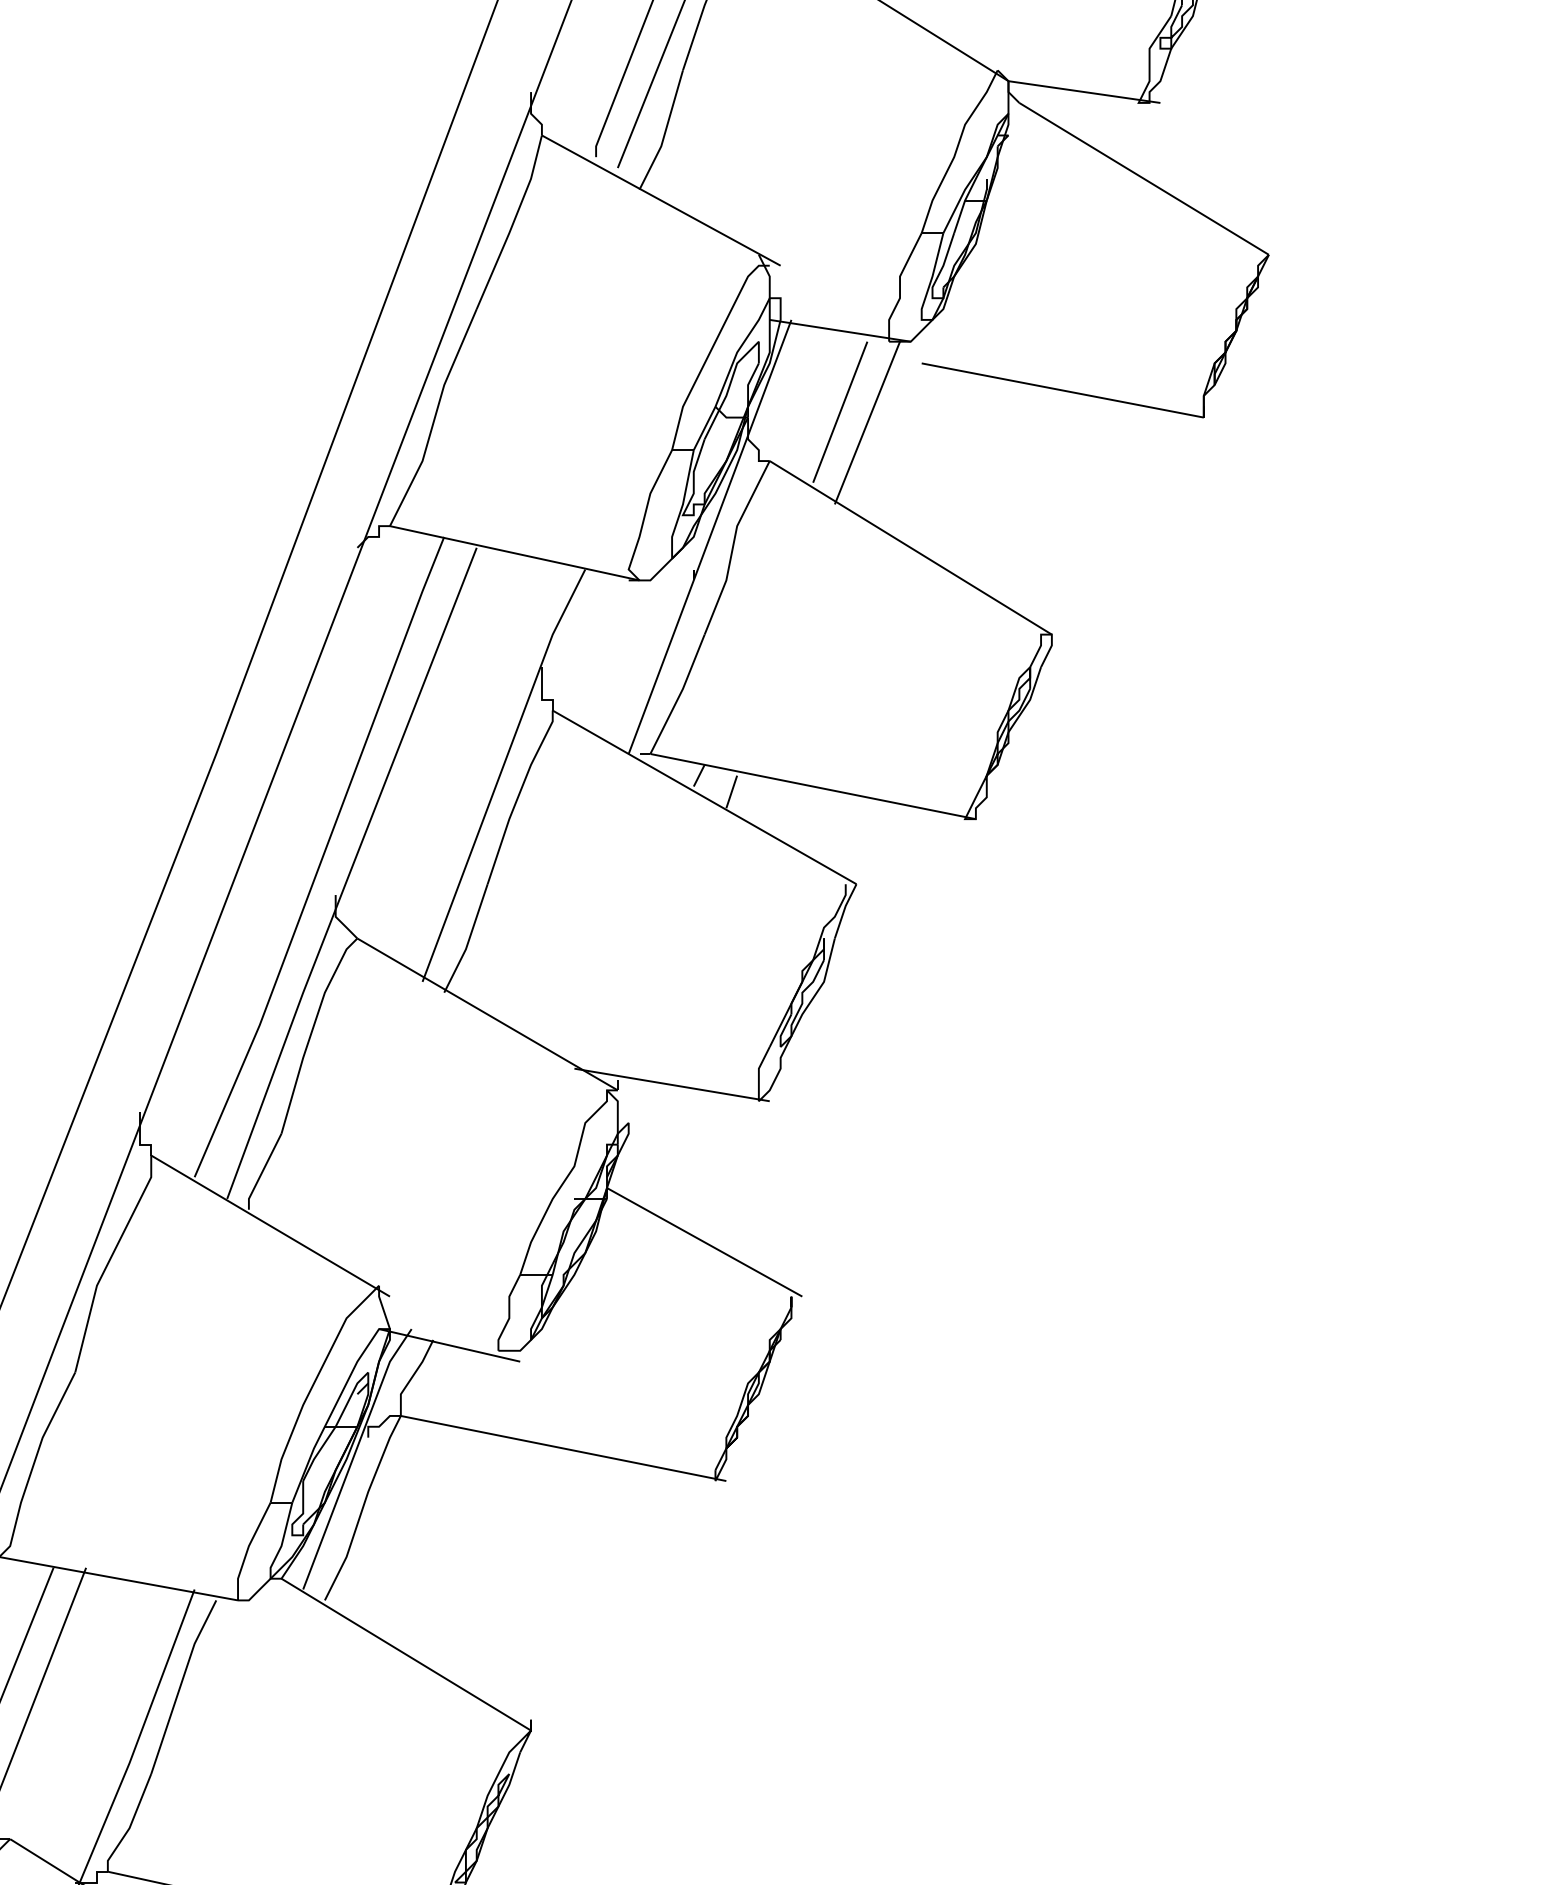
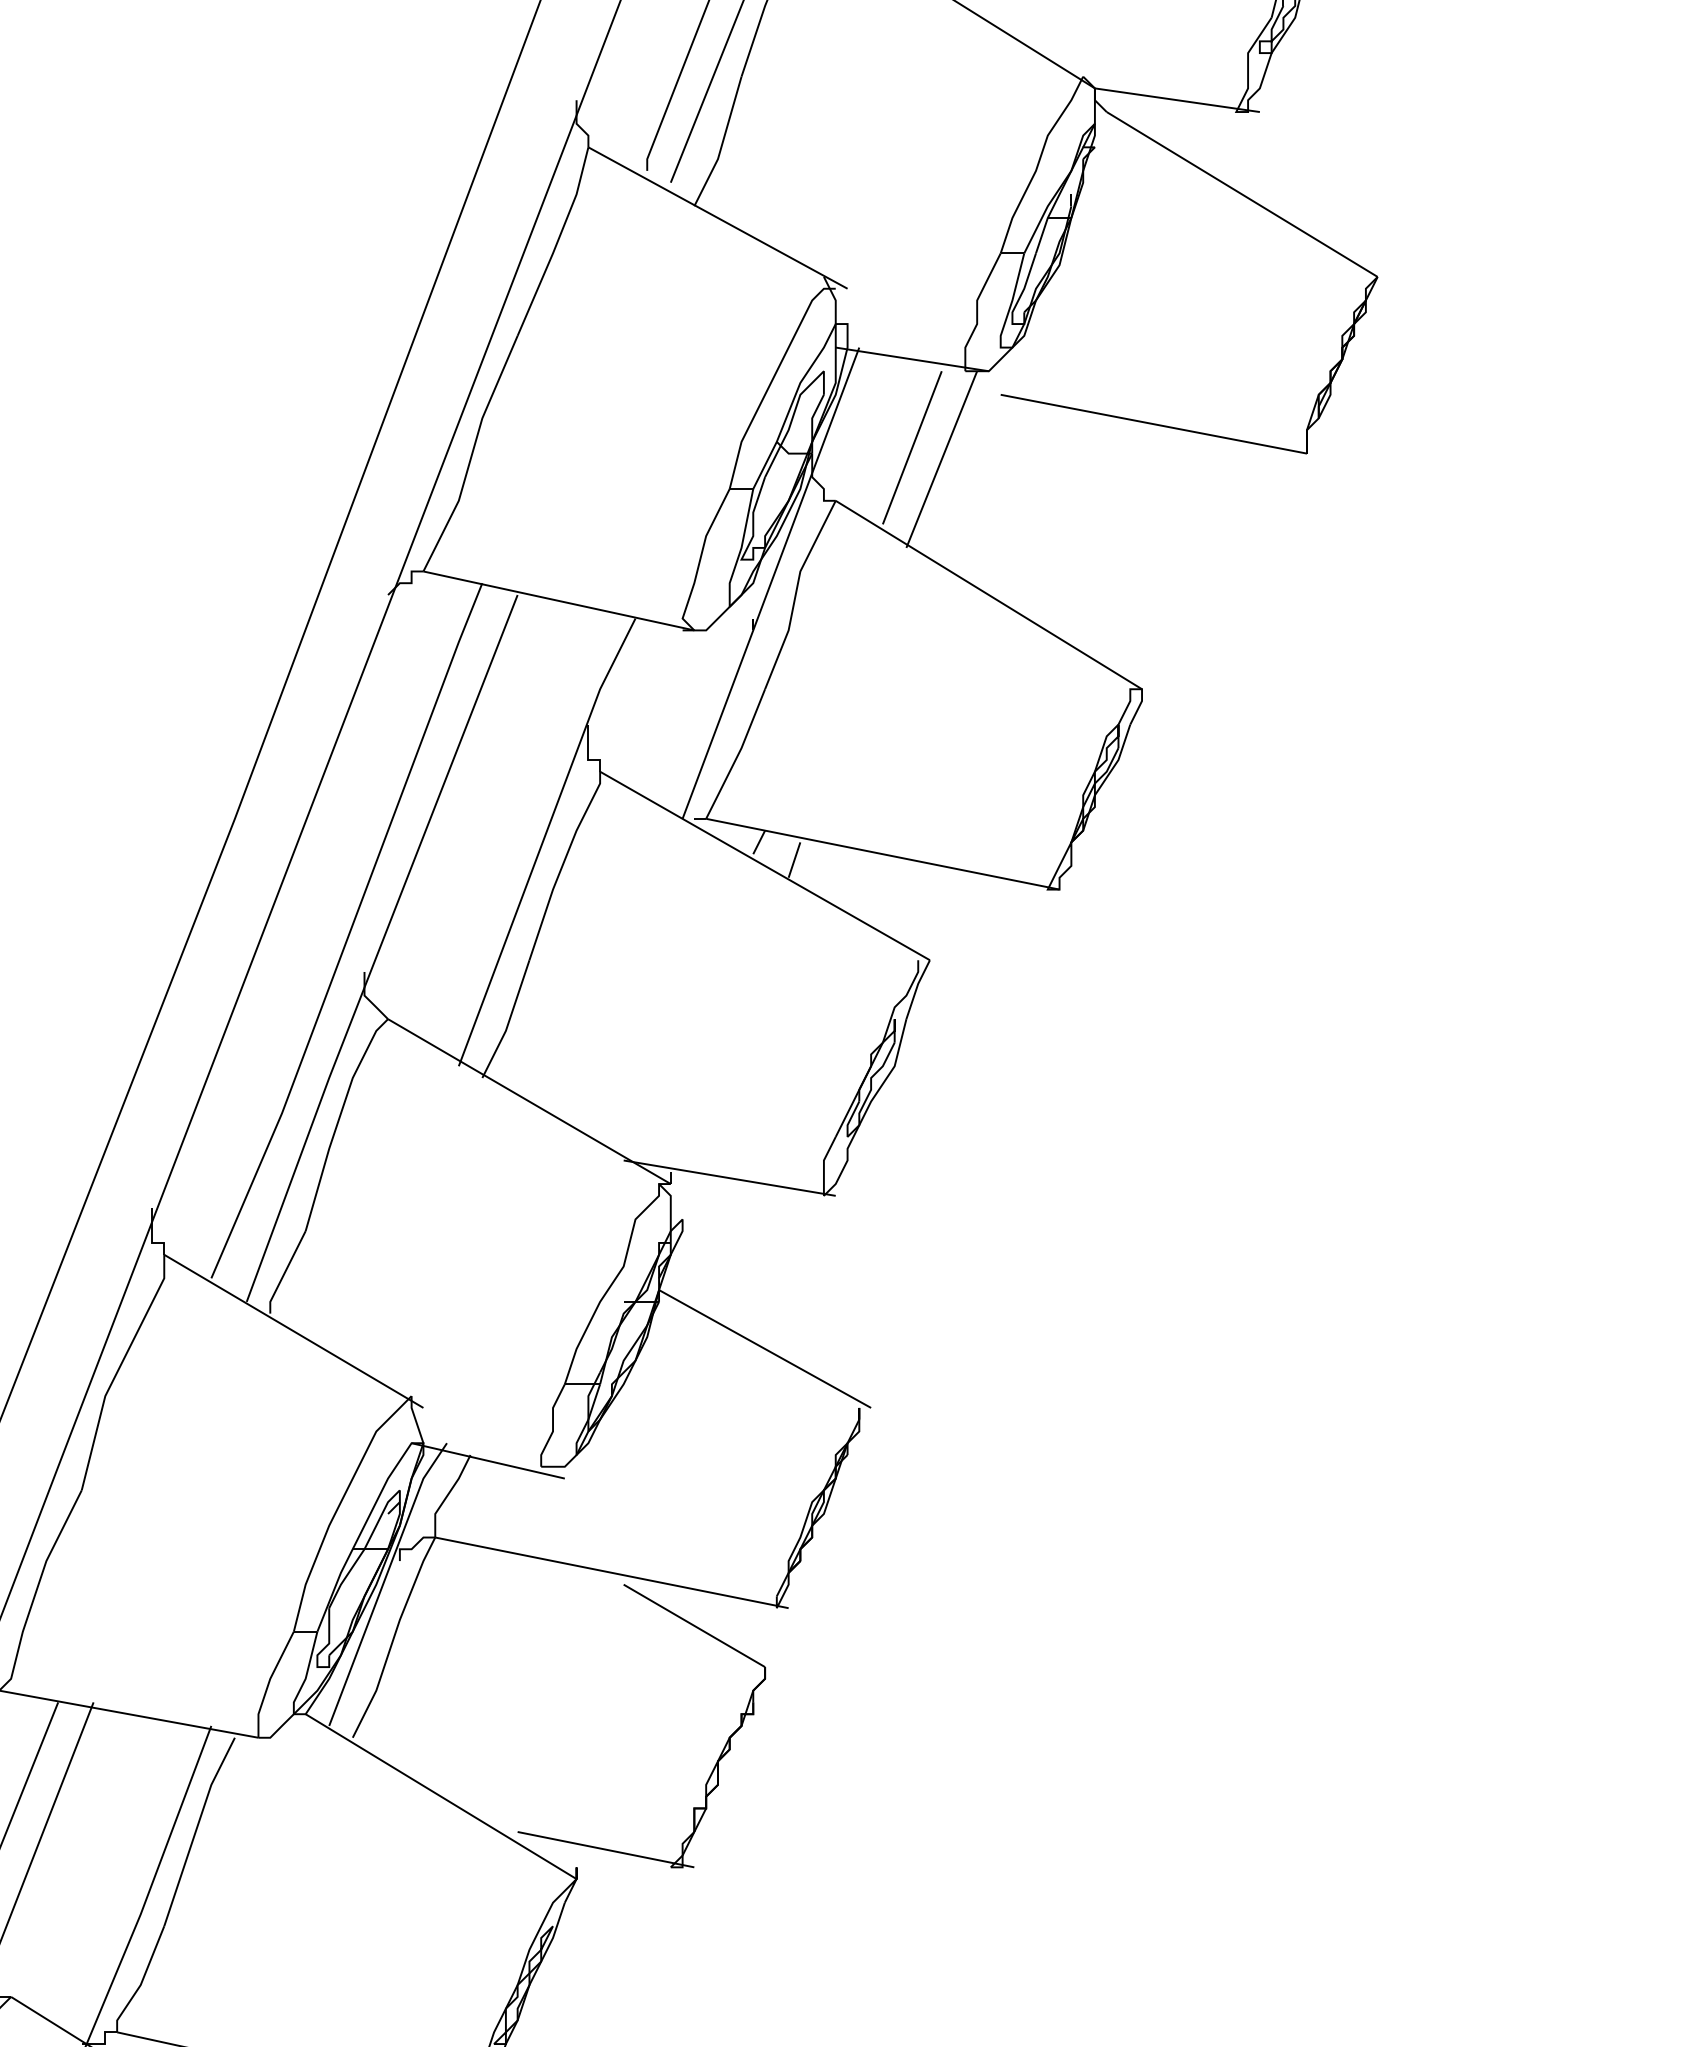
part: (658, 1624) -> (715, 1763), added

